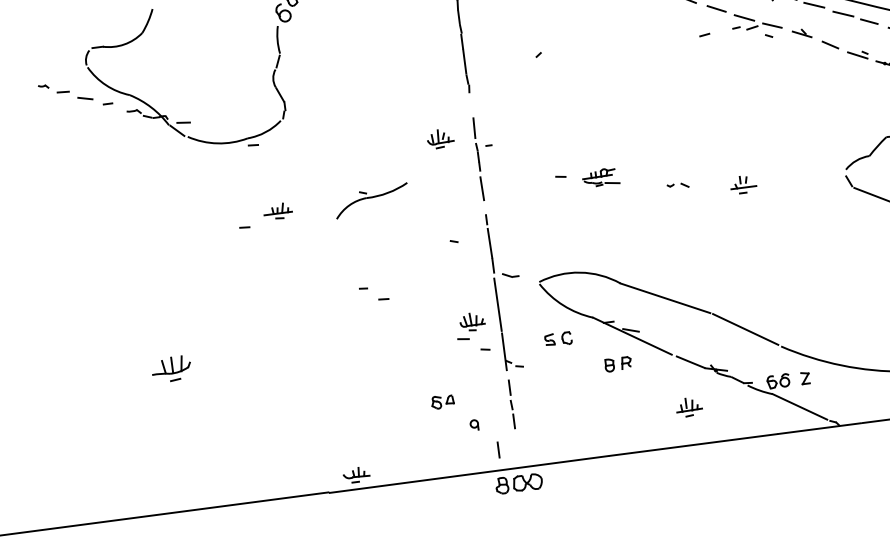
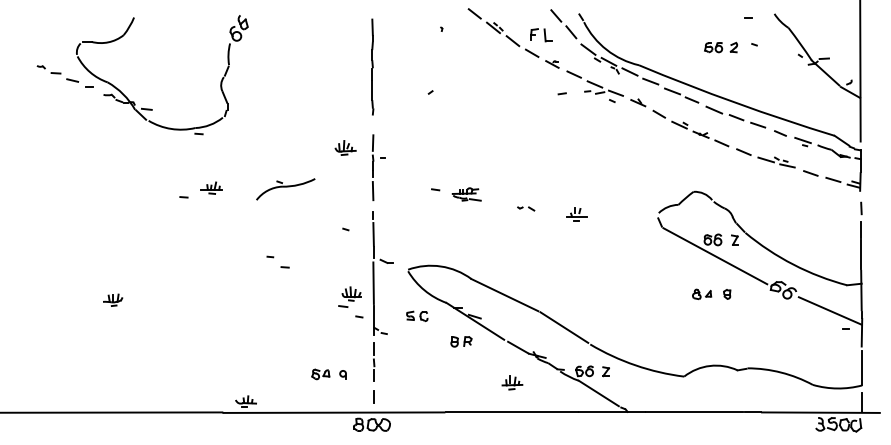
part: (172, 367) -> (113, 299), size x0.62
part: (442, 402) -> (320, 374), moved
line: (497, 450) -> (373, 396), moved

